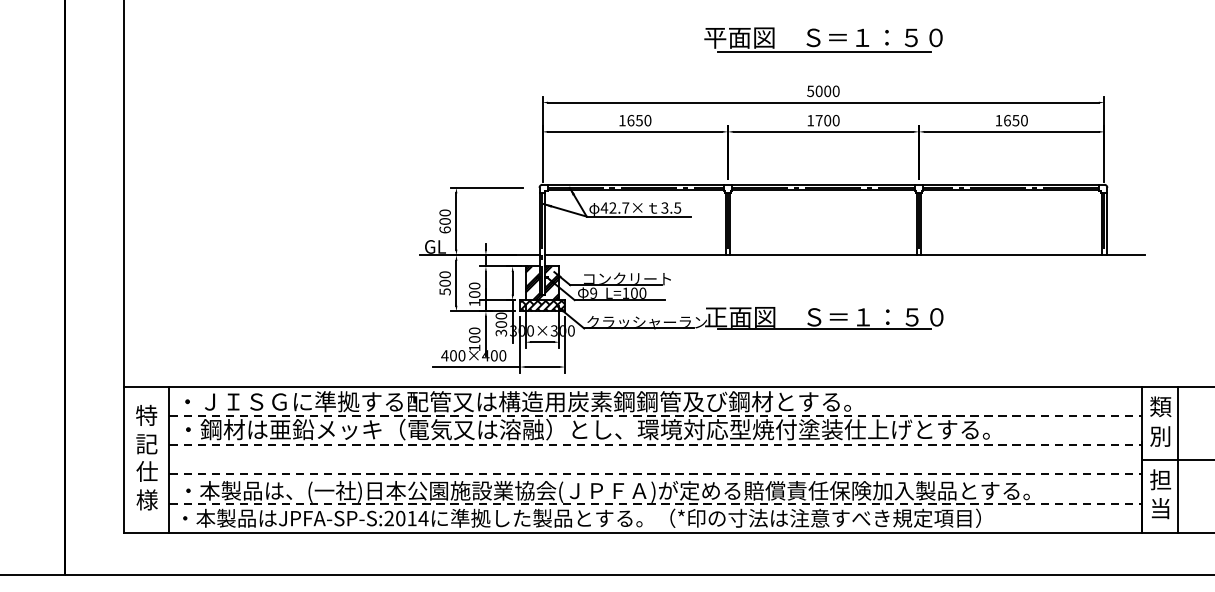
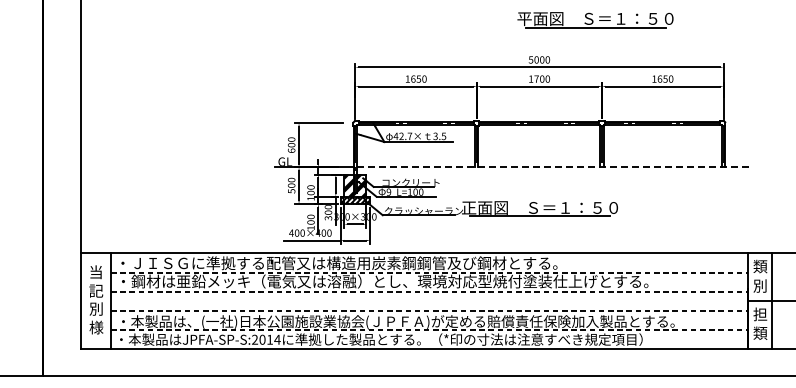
part: (823, 40) -> (595, 20), moved
line: (844, 255) -> (553, 167), solid -> dashed
text: (145, 415) -> (95, 272), 特 -> 当
text: (147, 470) -> (96, 308), 仕 -> 別
text: (1160, 508) -> (760, 333), 当 -> 類

